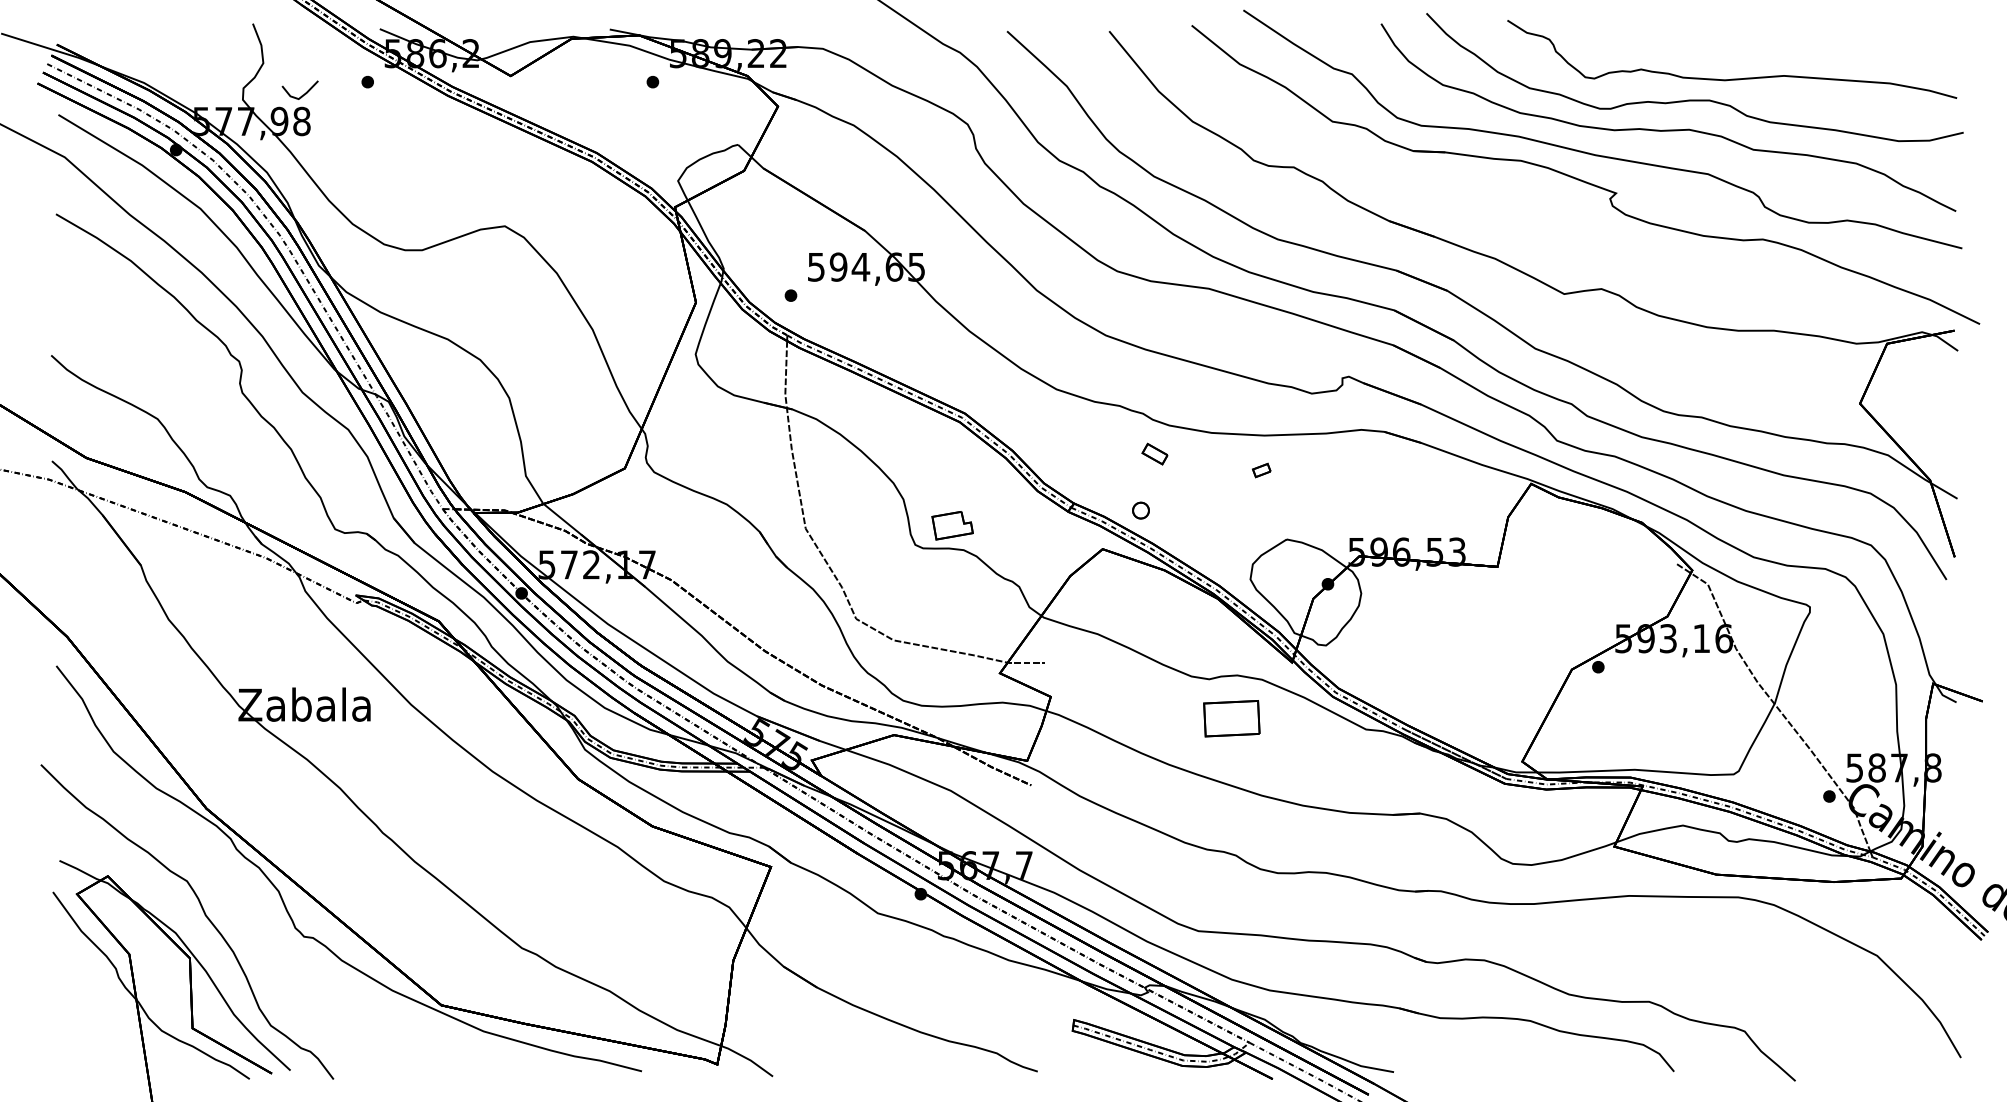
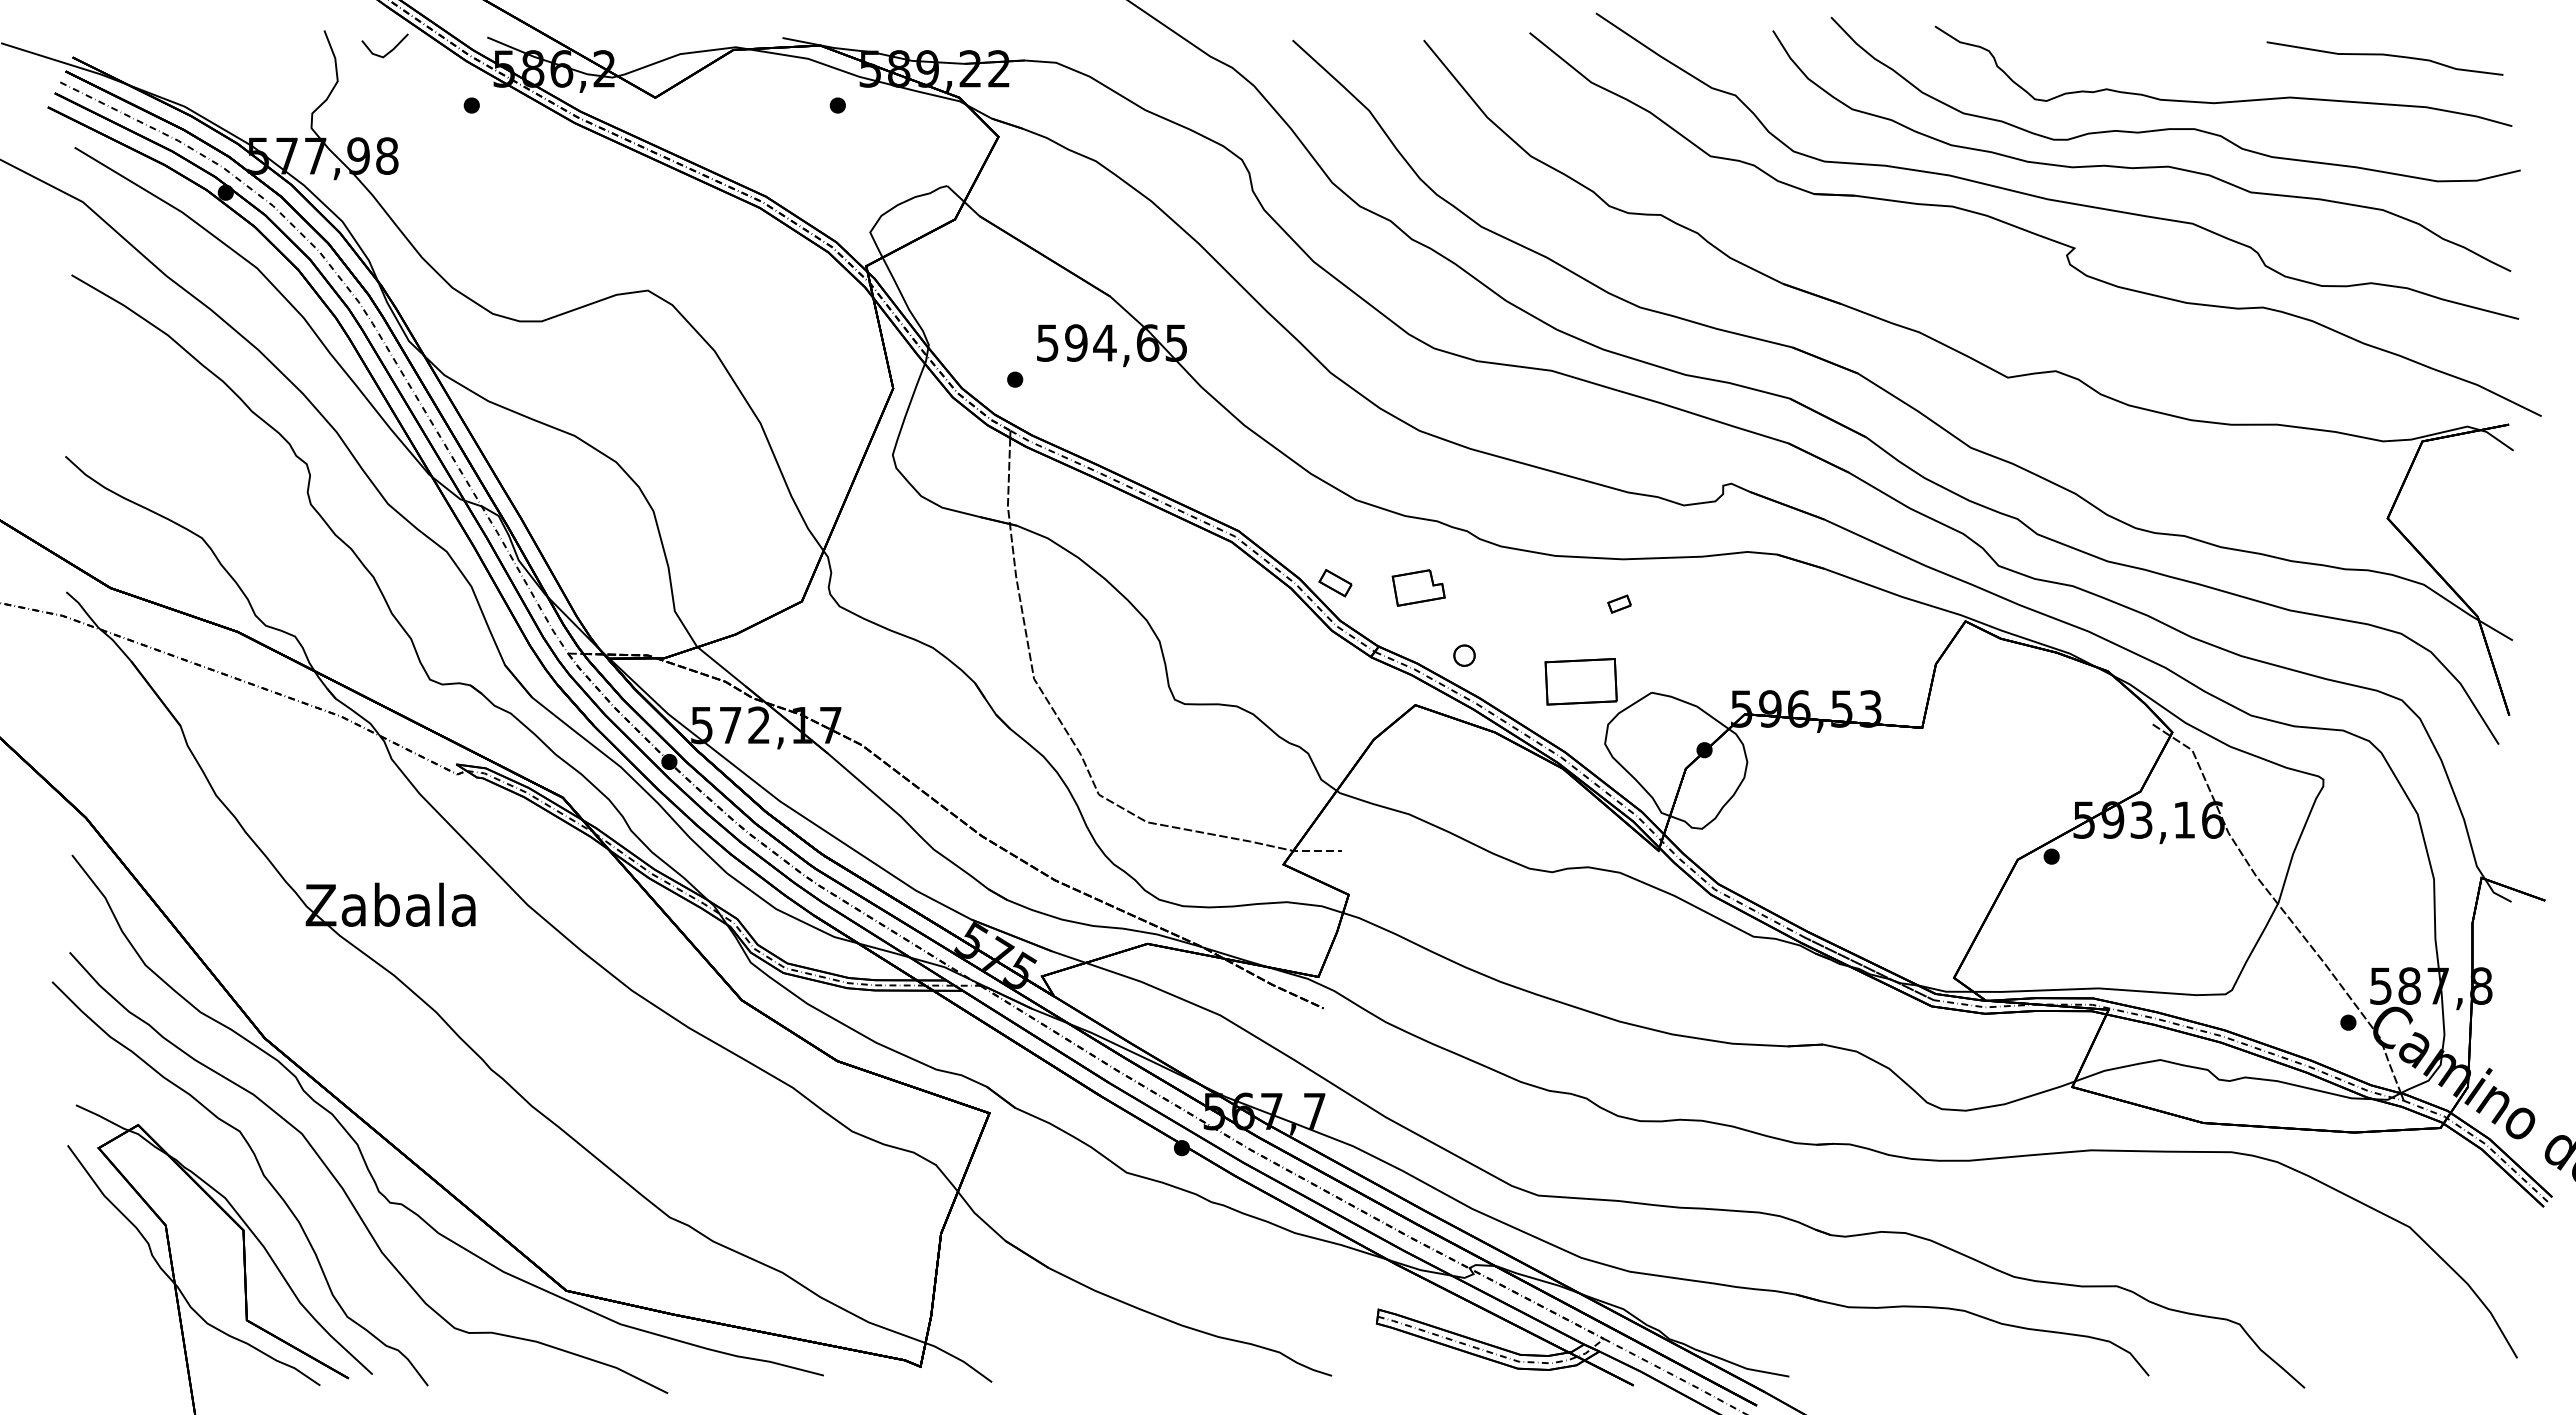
curve: (1857, 43) -> (2384, 55), added
line: (302, 94) -> (388, 51), moved
part: (1154, 454) -> (1335, 583), moved
part: (952, 525) -> (1418, 587), moved
part: (1231, 718) -> (1580, 681), moved
curve: (267, 924) -> (343, 1187), added

